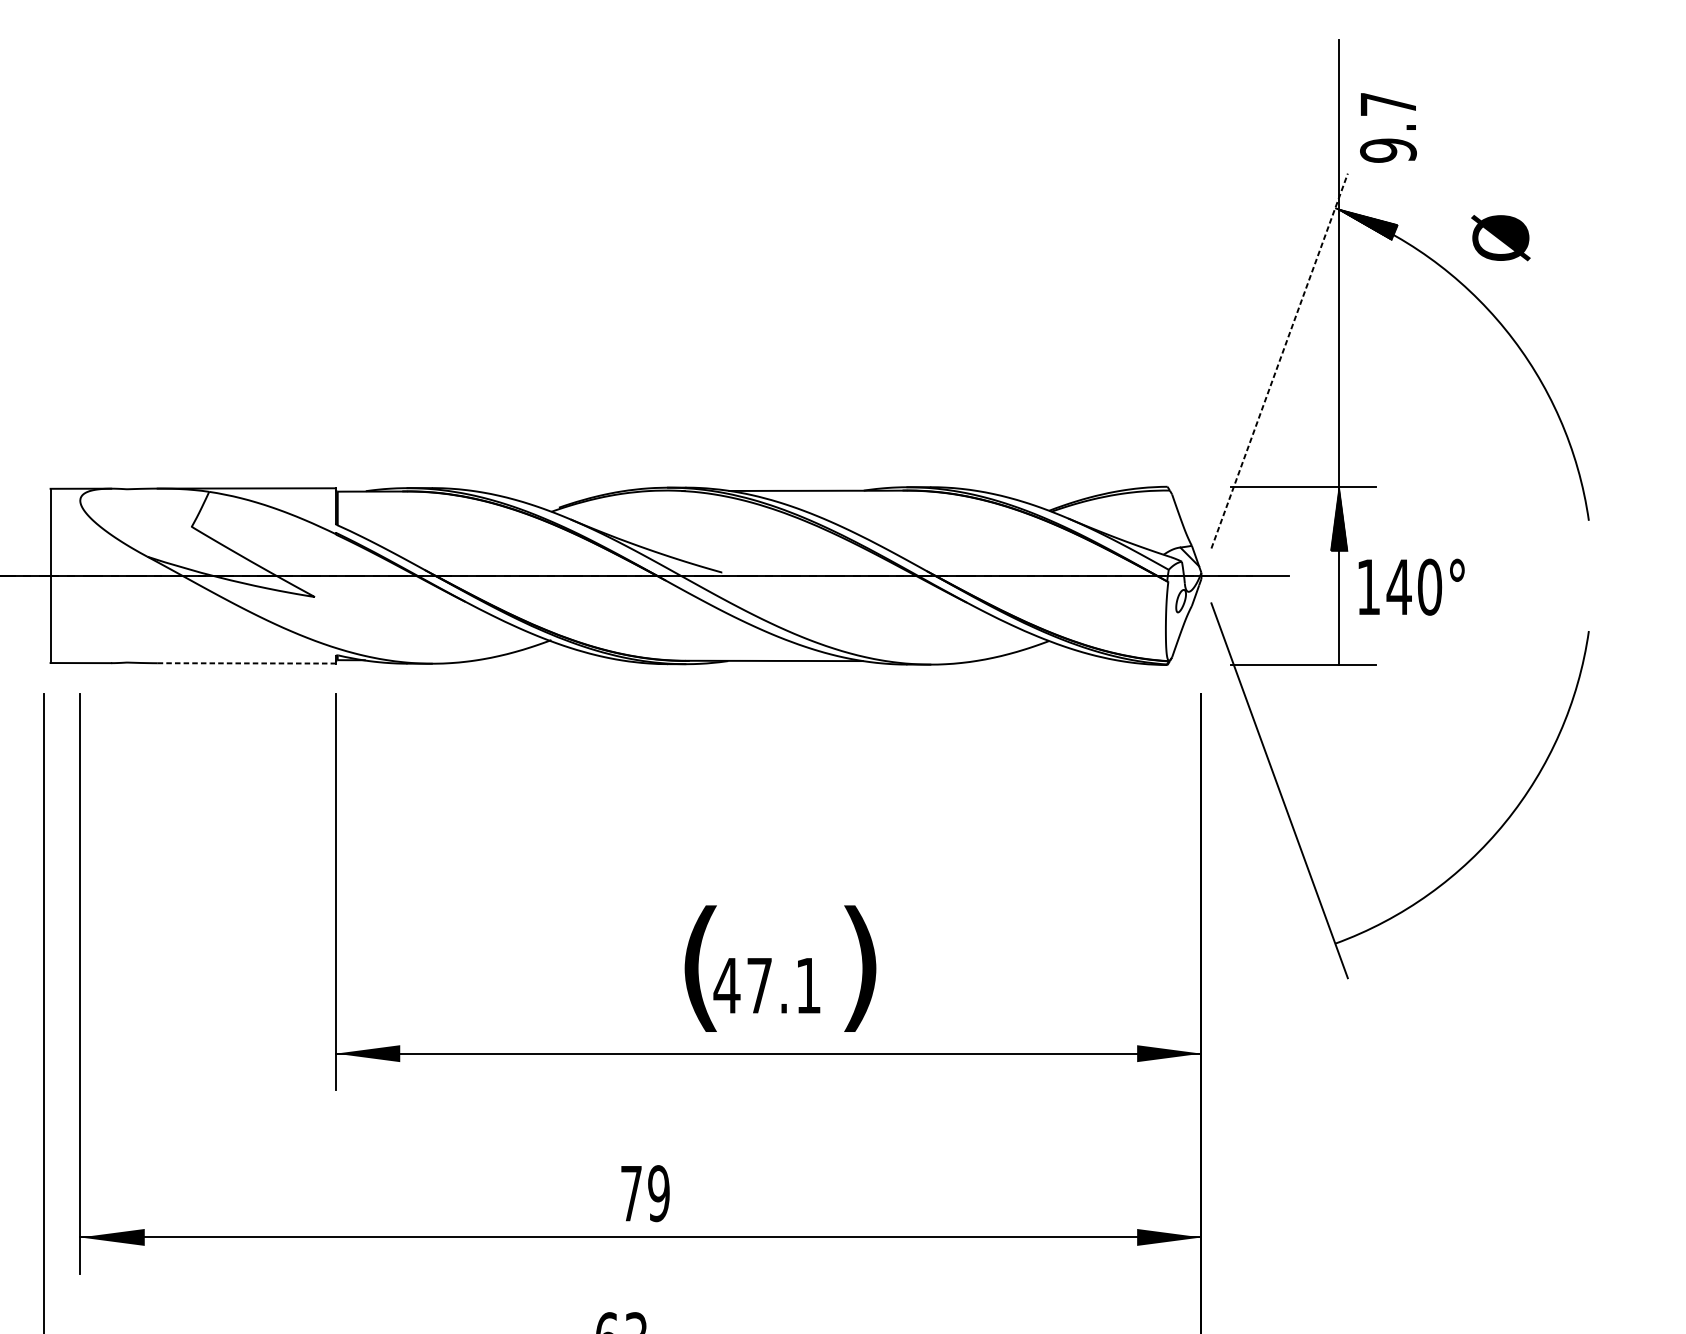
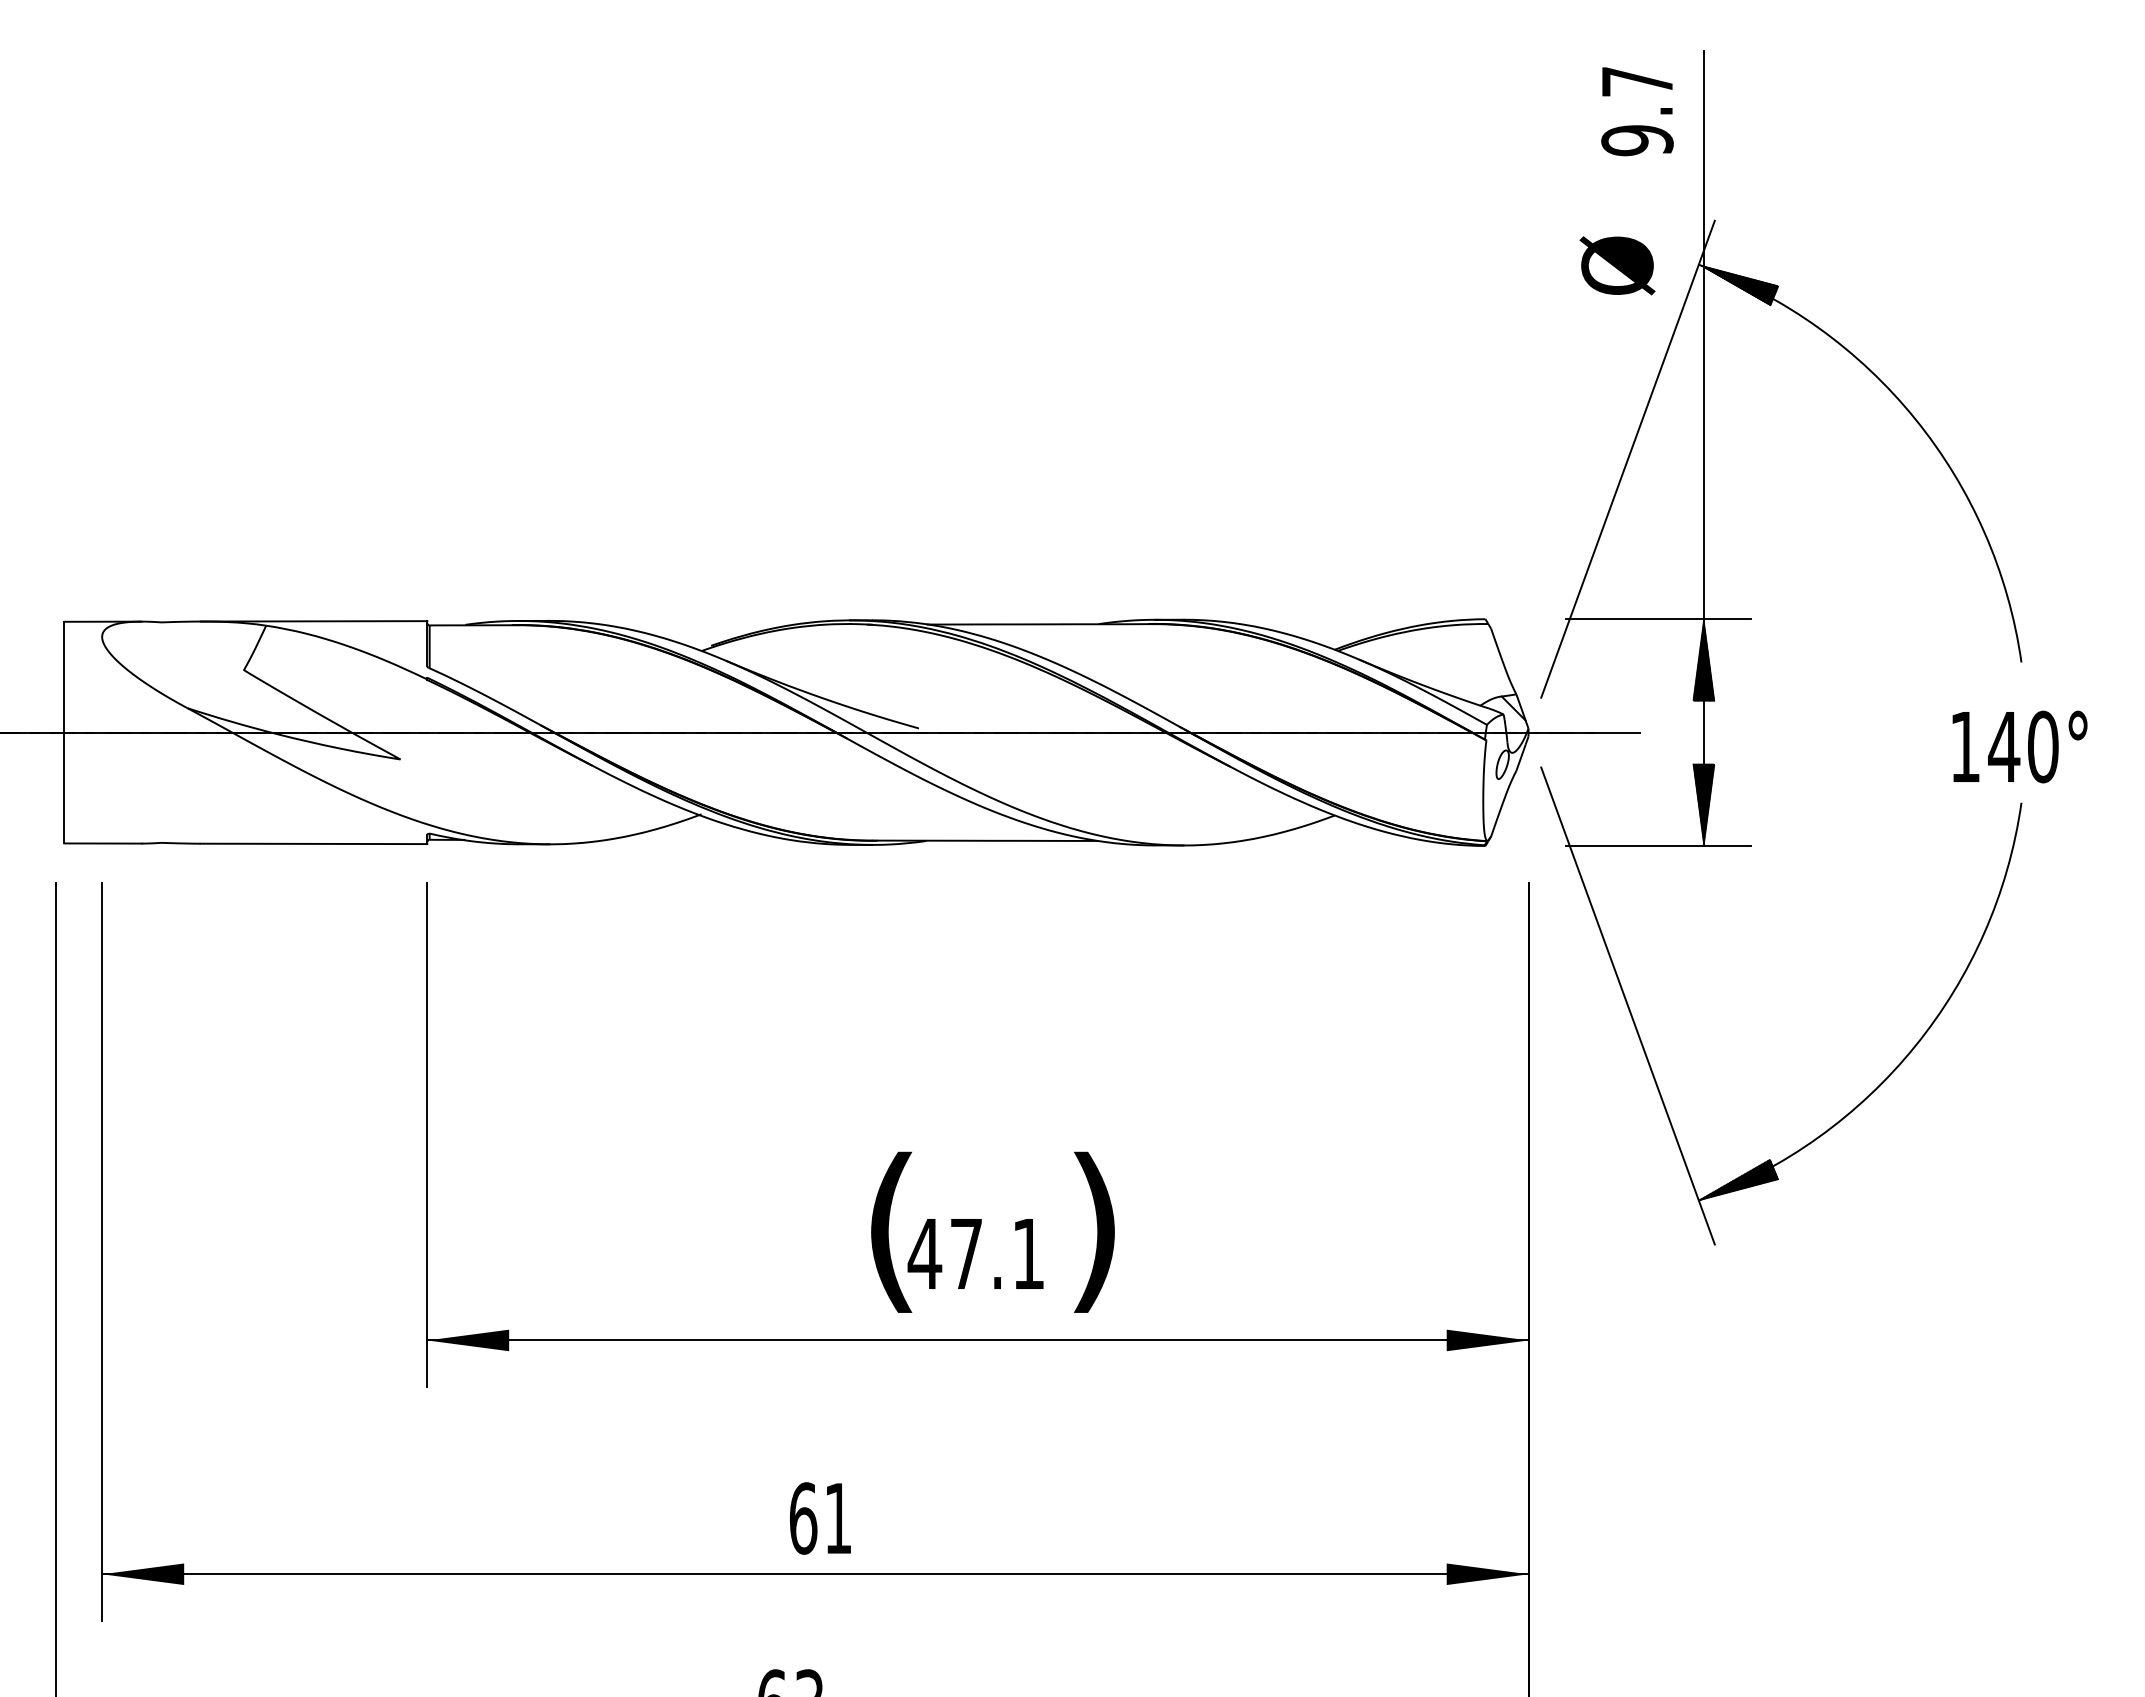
text: (1388, 127) -> (1637, 111), moved
text: (1500, 237) -> (1617, 265), moved
line: (1280, 361) -> (1628, 459), dashed -> solid
text: (1411, 586) -> (2019, 746), moved
hatch: (1338, 632) -> (1703, 804), added
line: (247, 663) -> (314, 843), dashed -> solid
hatch: (1366, 927) -> (1738, 1179), added
text: (644, 1193) -> (820, 1518), 79 -> 61

